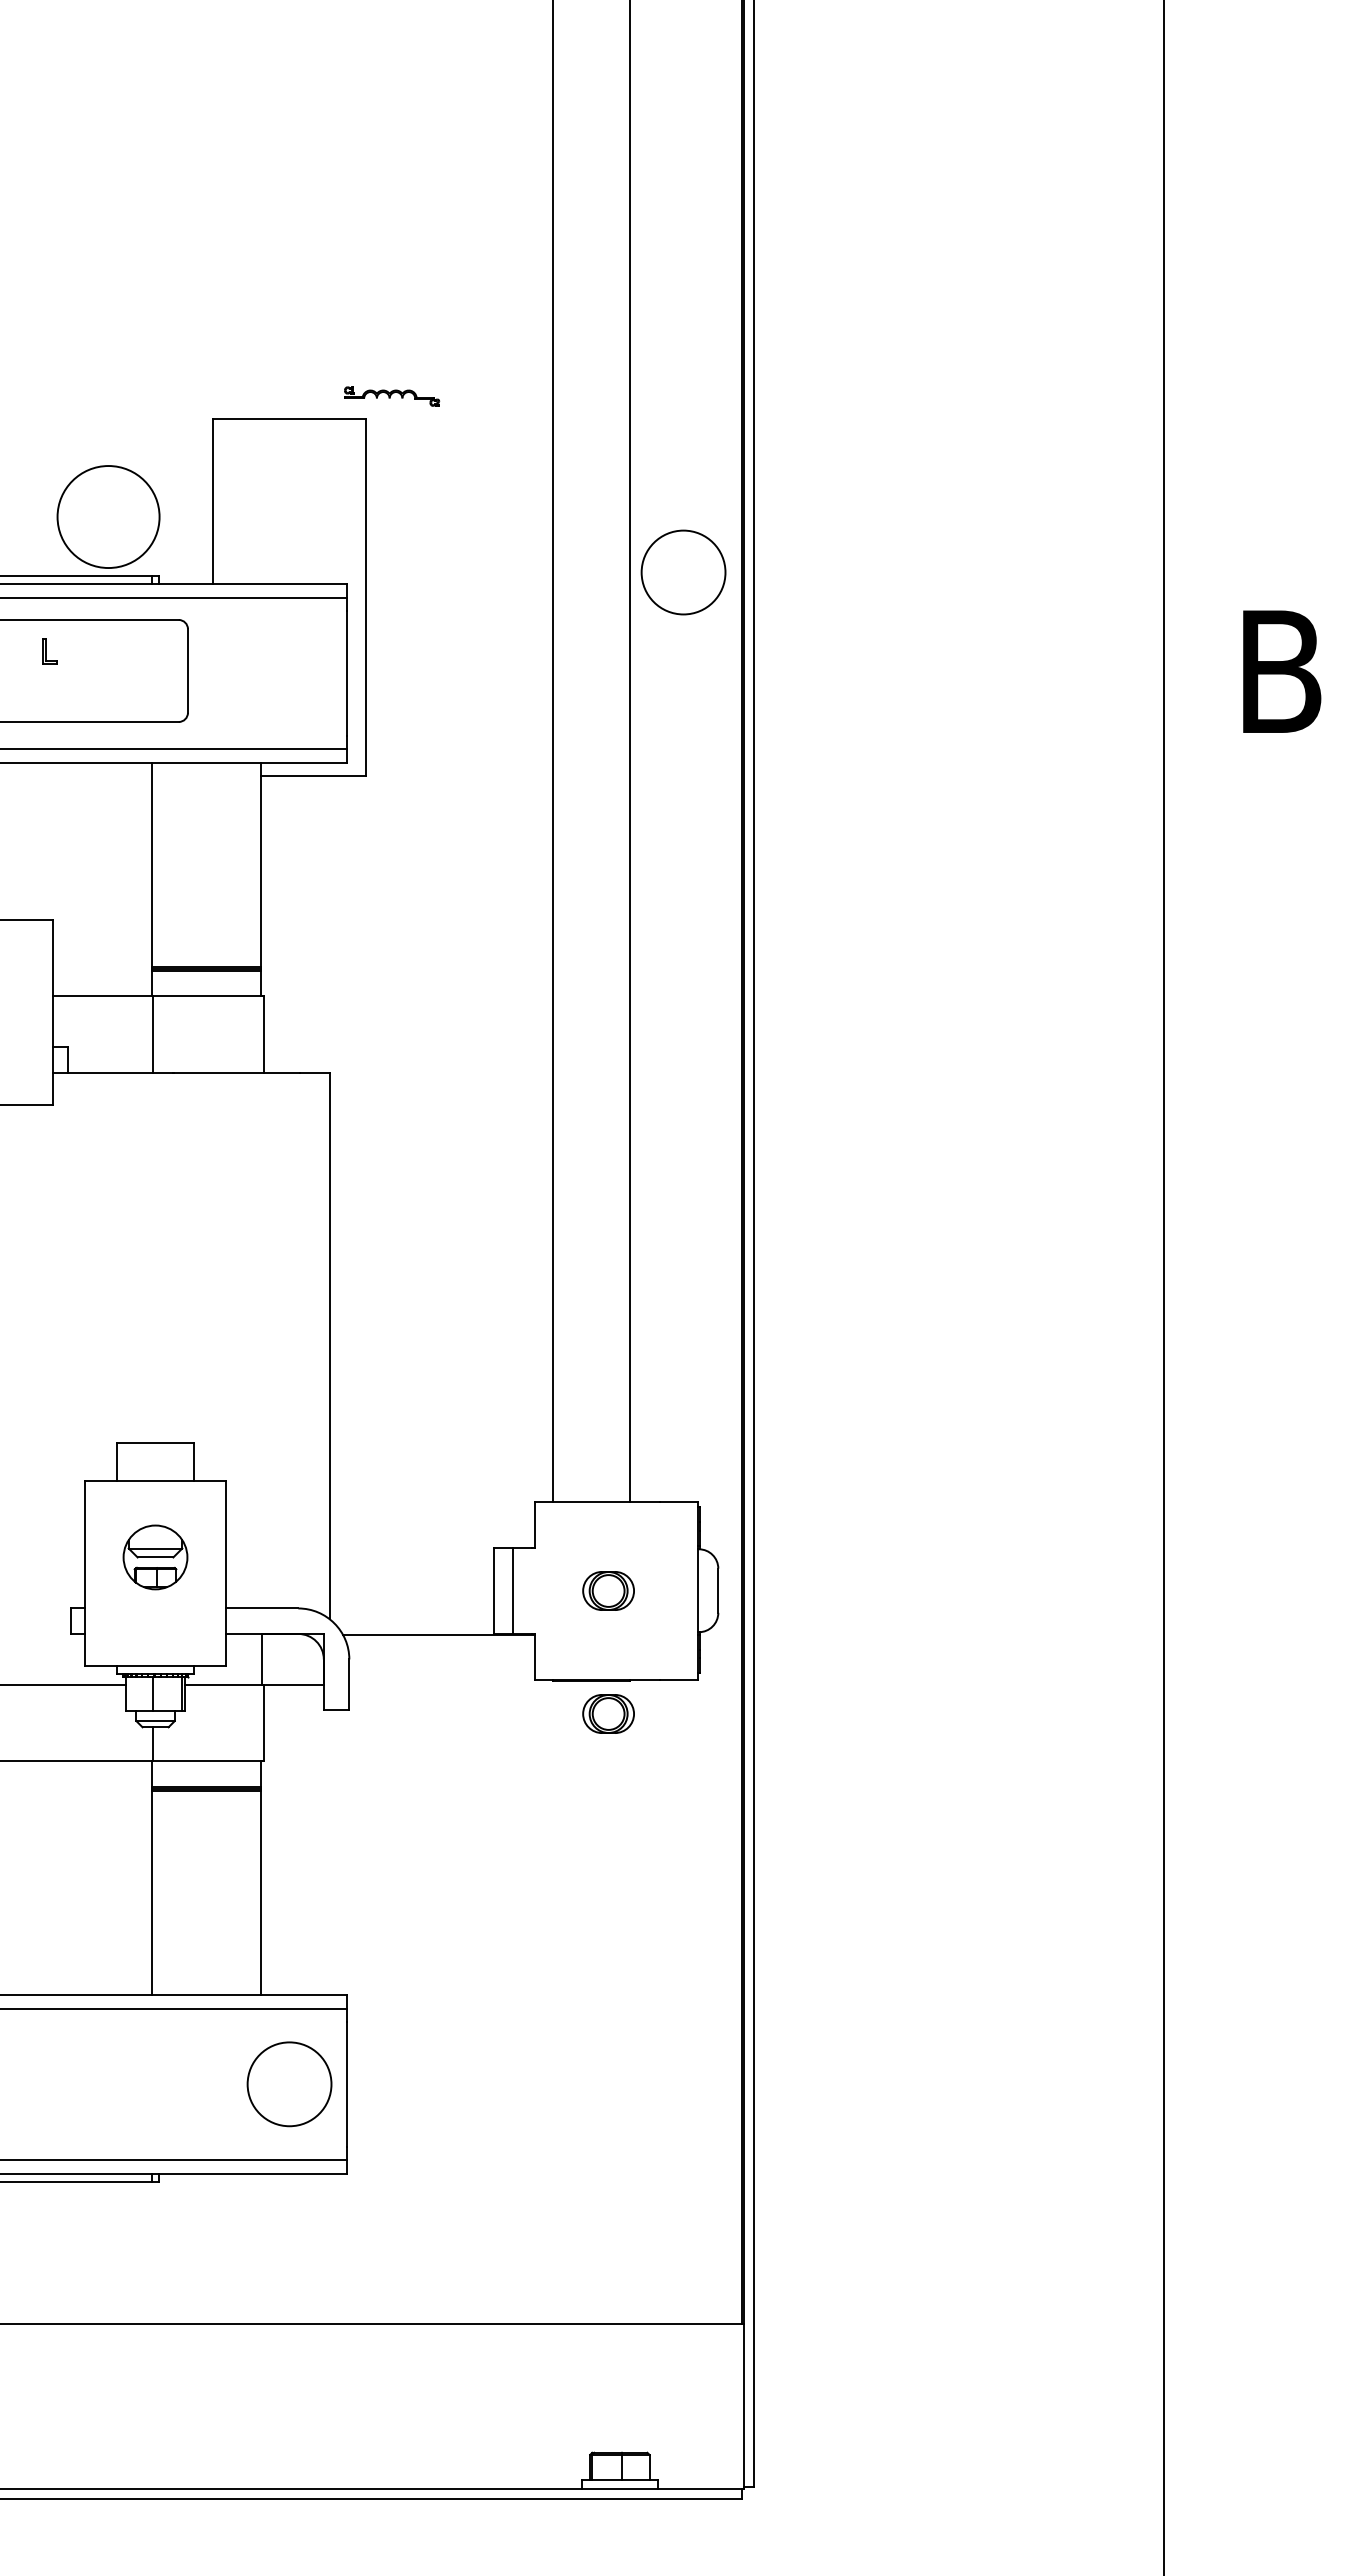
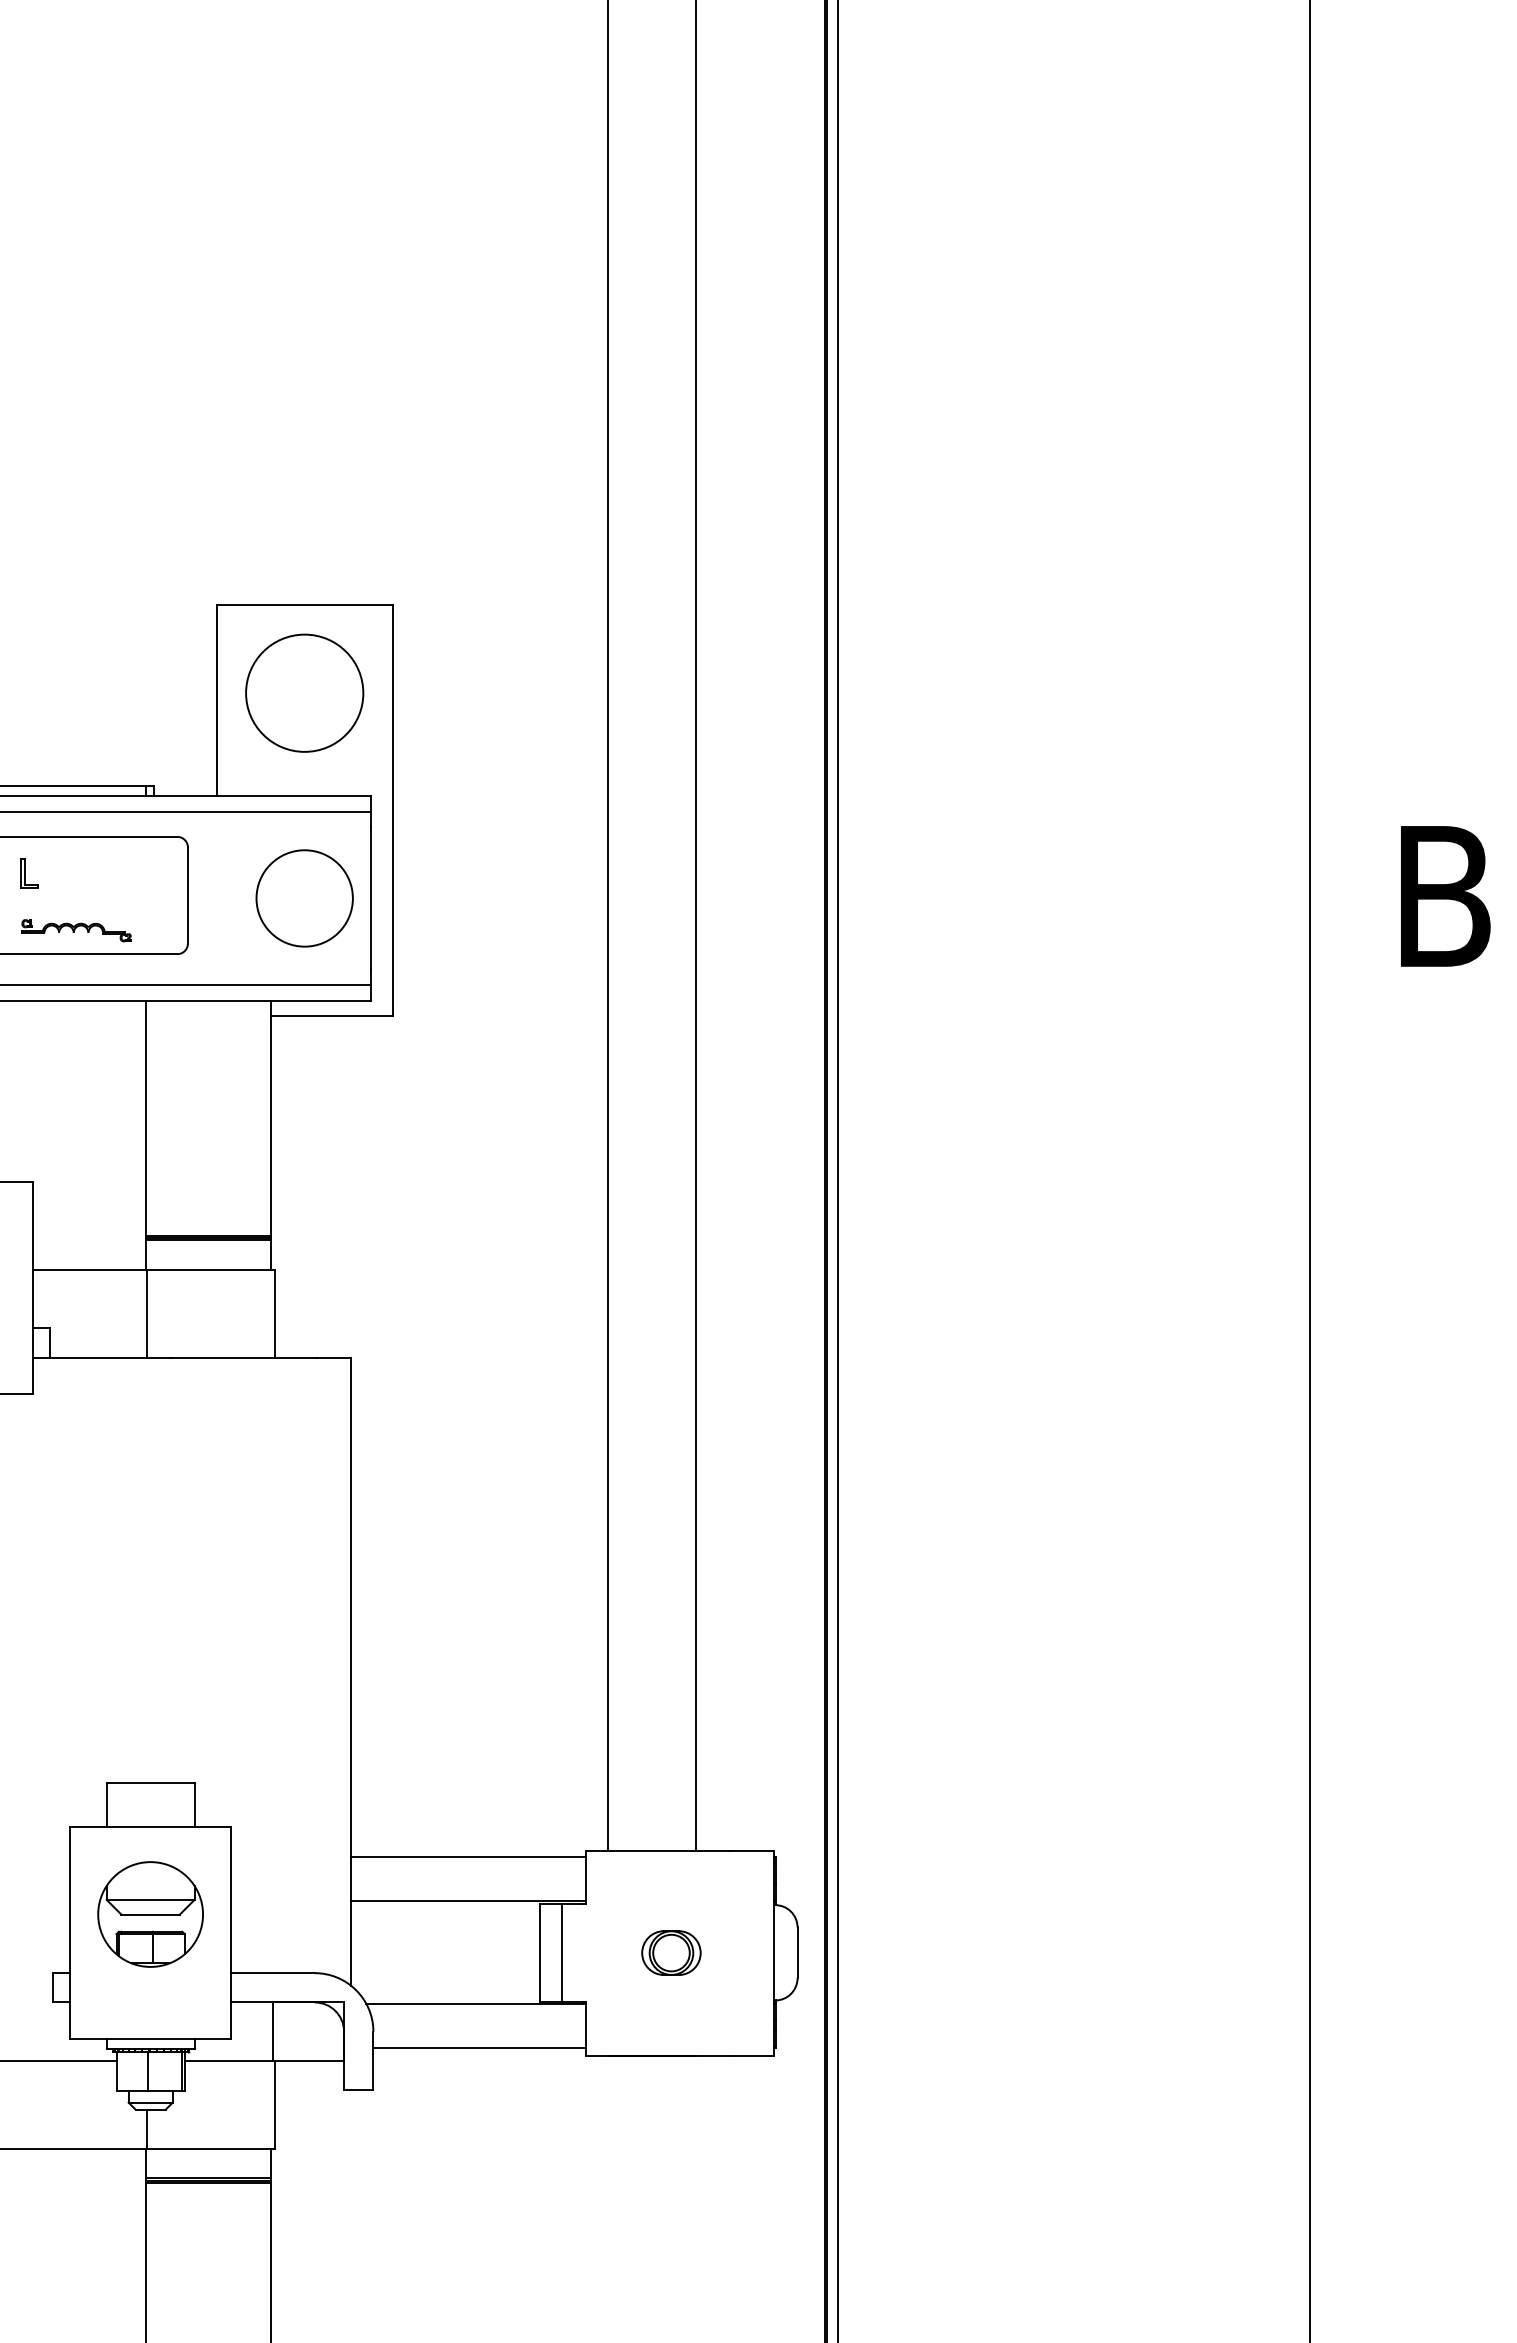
part: (392, 396) -> (77, 930), moved
circle: (108, 516) -> (304, 692), moved
circle: (683, 572) -> (304, 898), moved
line: (431, 1507) -> (467, 1857), added
line: (431, 1545) -> (467, 1900), added
part: (155, 1557) -> (150, 1914), size x1.43
line: (441, 1673) -> (479, 2047), added
part: (608, 1713) -> (671, 2093), removed

